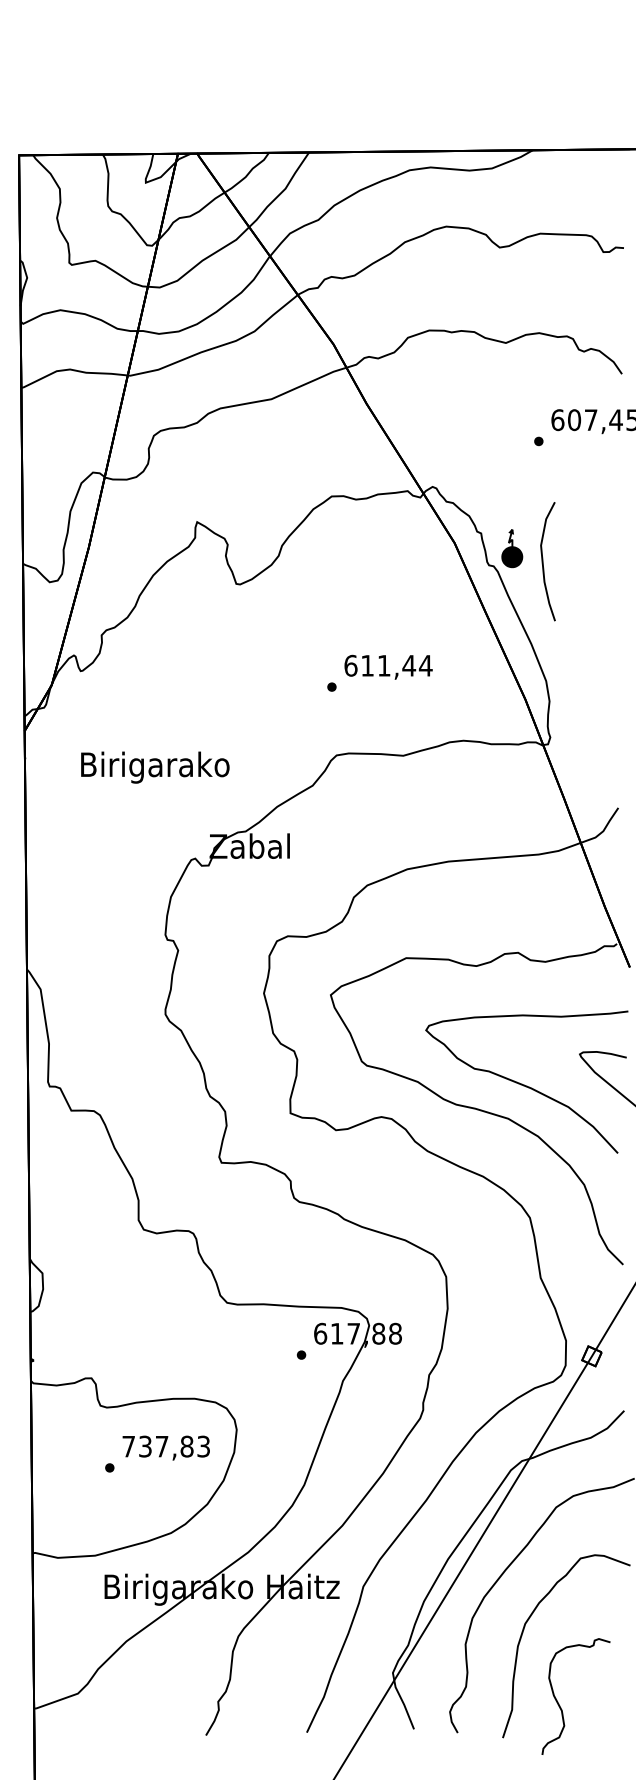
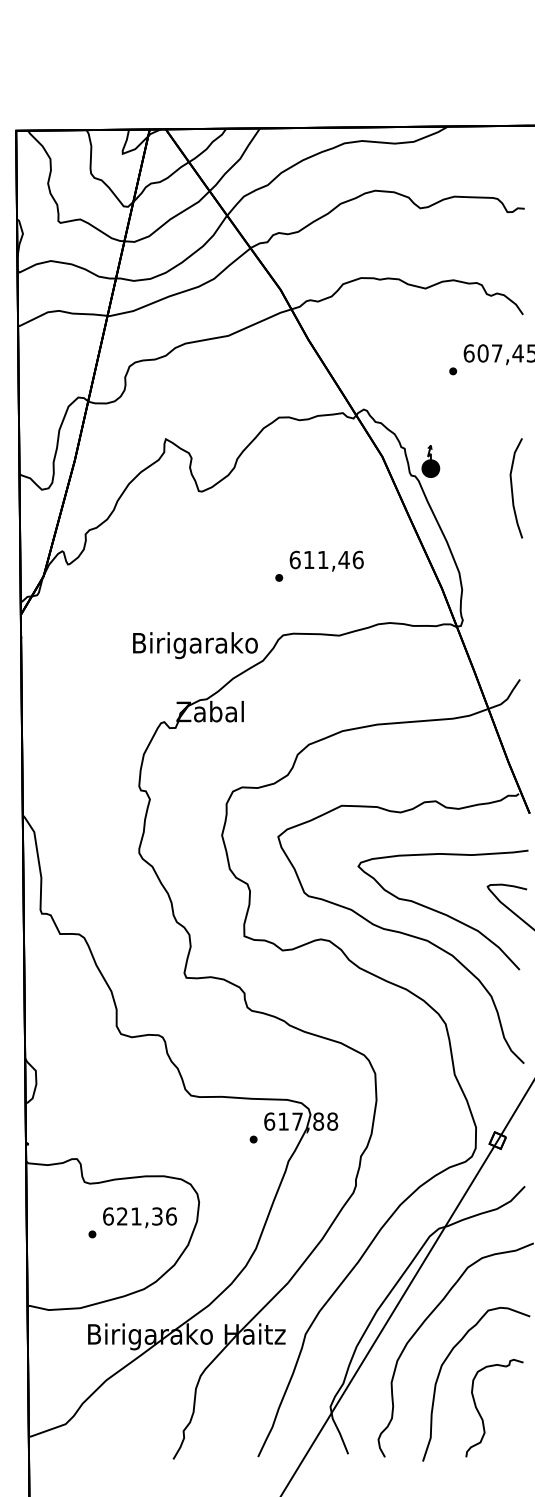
curve: (543, 561) -> (512, 488), moved
text: (425, 665) -> (357, 559), 611,44 -> 611,46
text: (155, 767) -> (195, 645), moved
text: (166, 1446) -> (140, 1216), 737,83 -> 621,36
curve: (559, 1703) -> (480, 1413), moved

